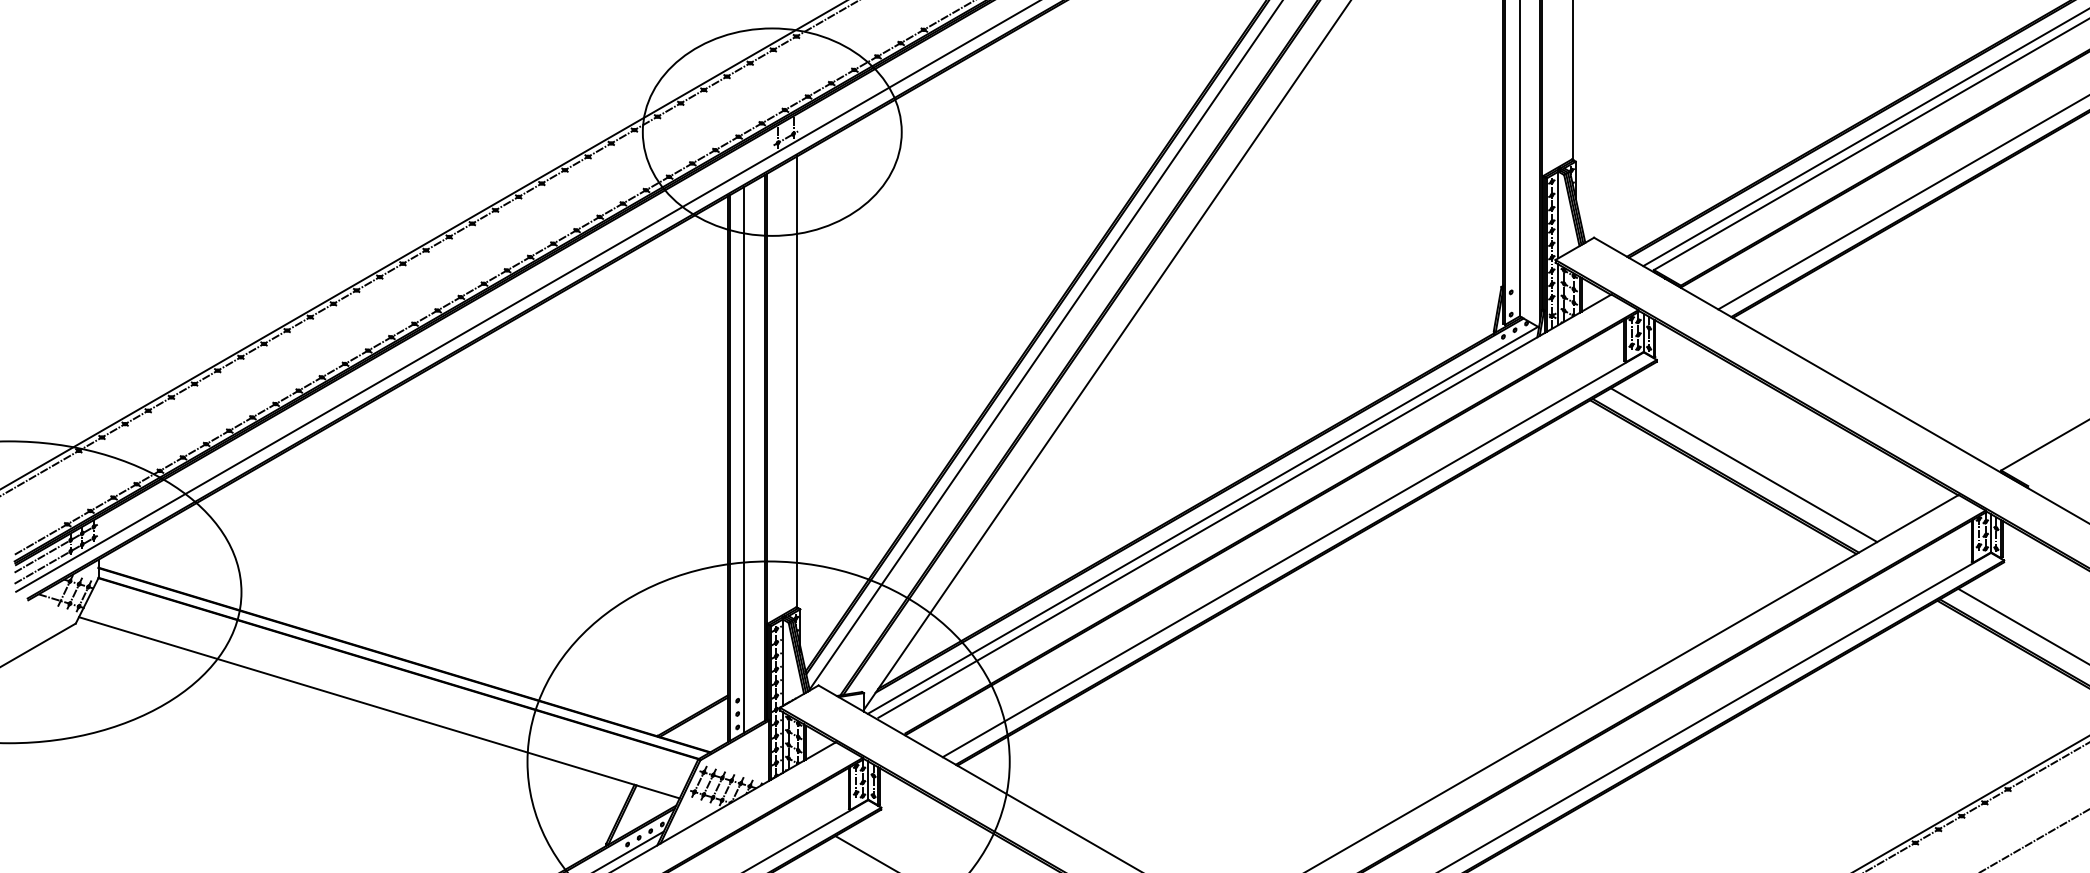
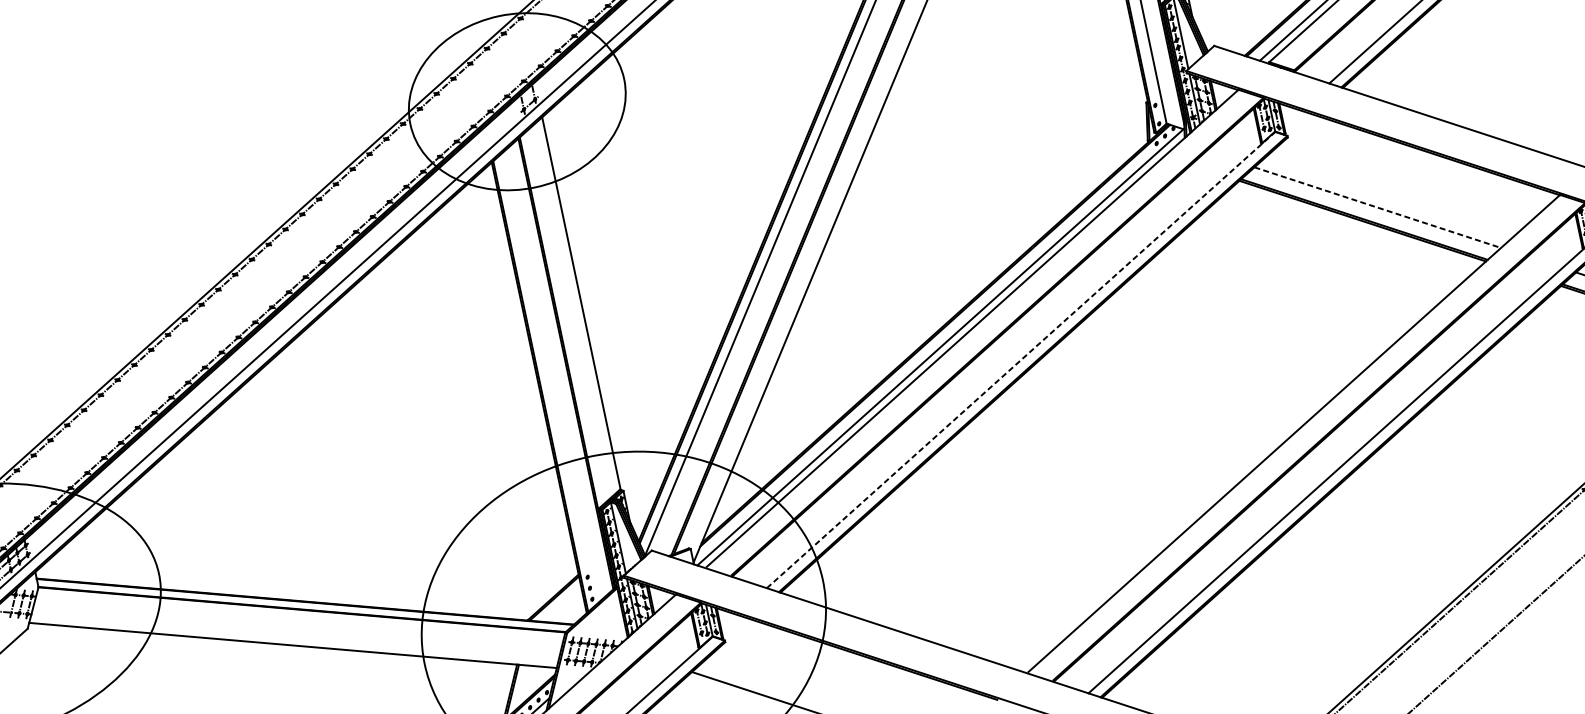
line: (744, 459) -> (551, 376), removed
line: (1744, 465) -> (1378, 207), solid -> dashed
line: (1293, 554) -> (1021, 359), solid -> dashed

